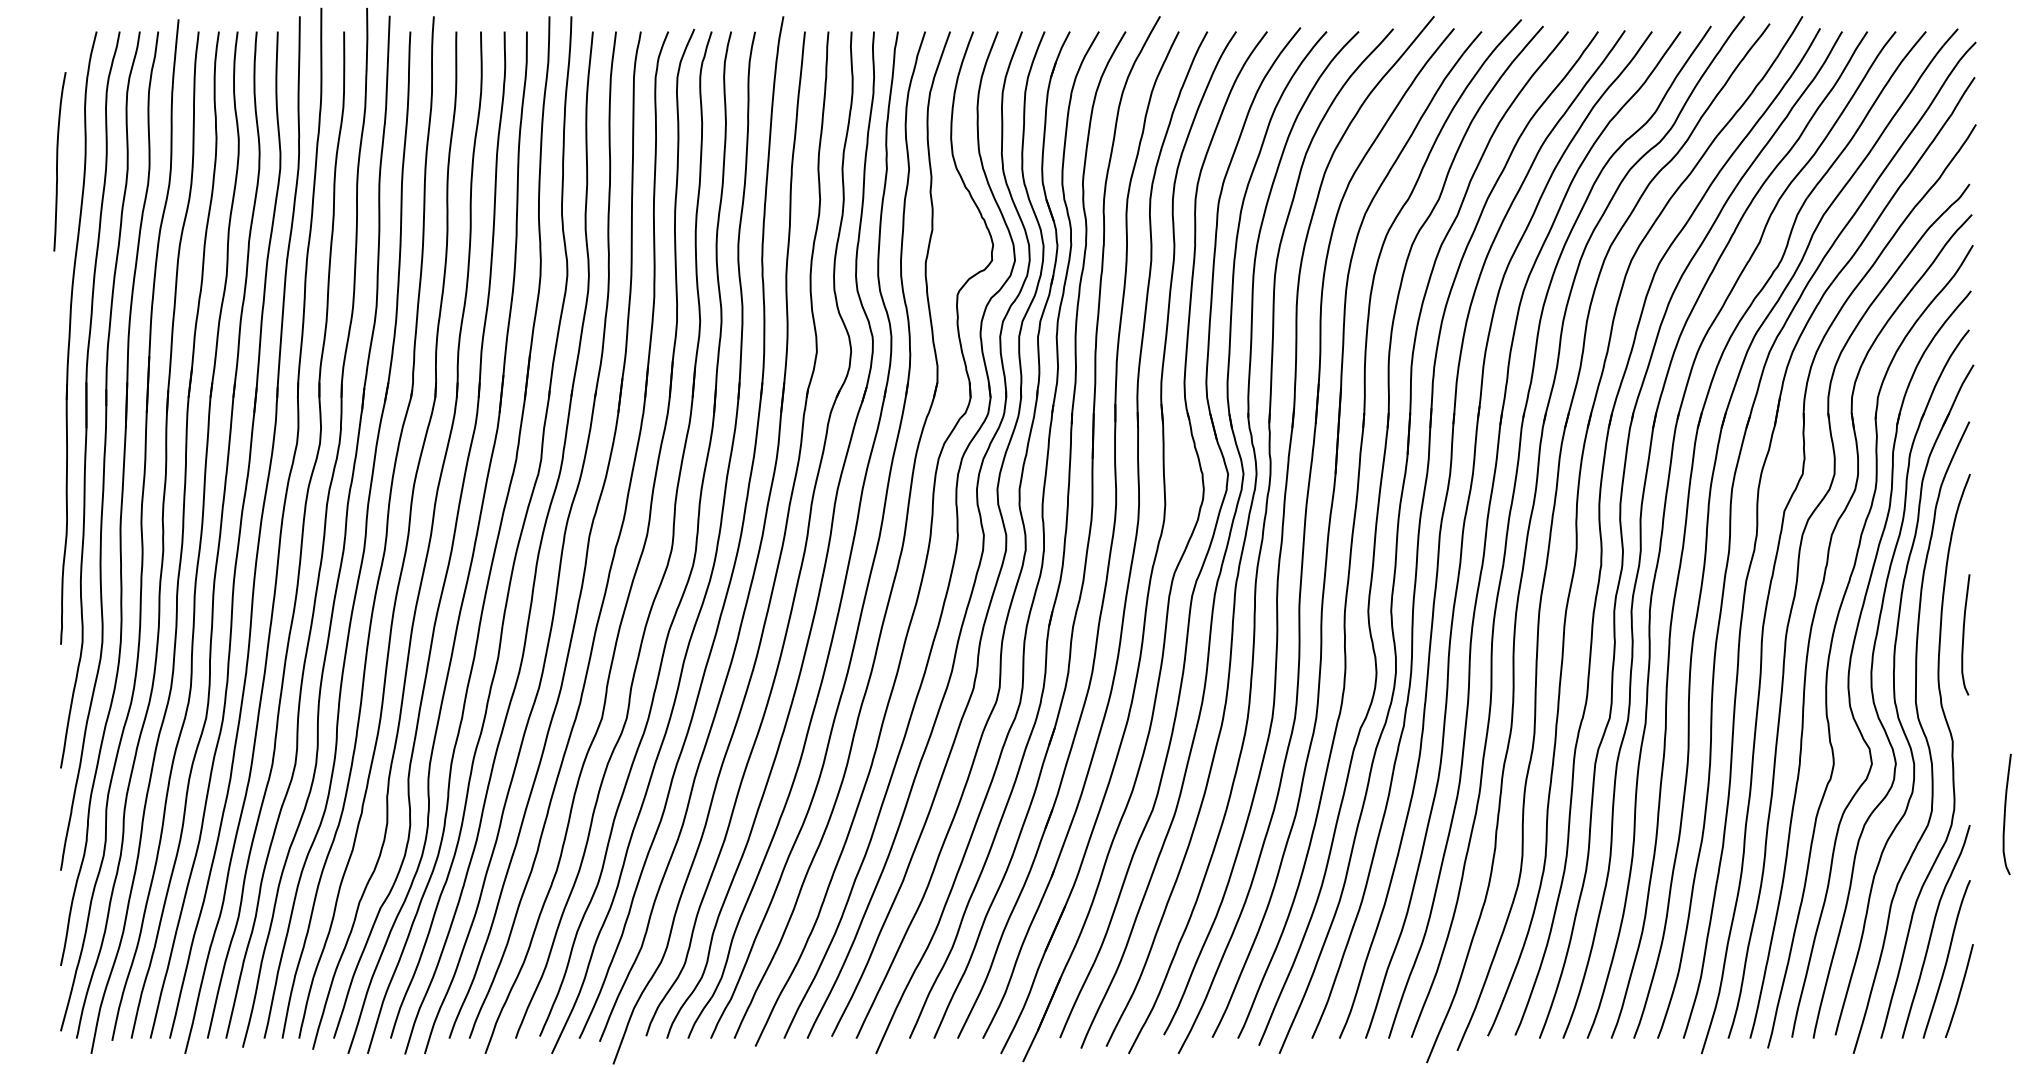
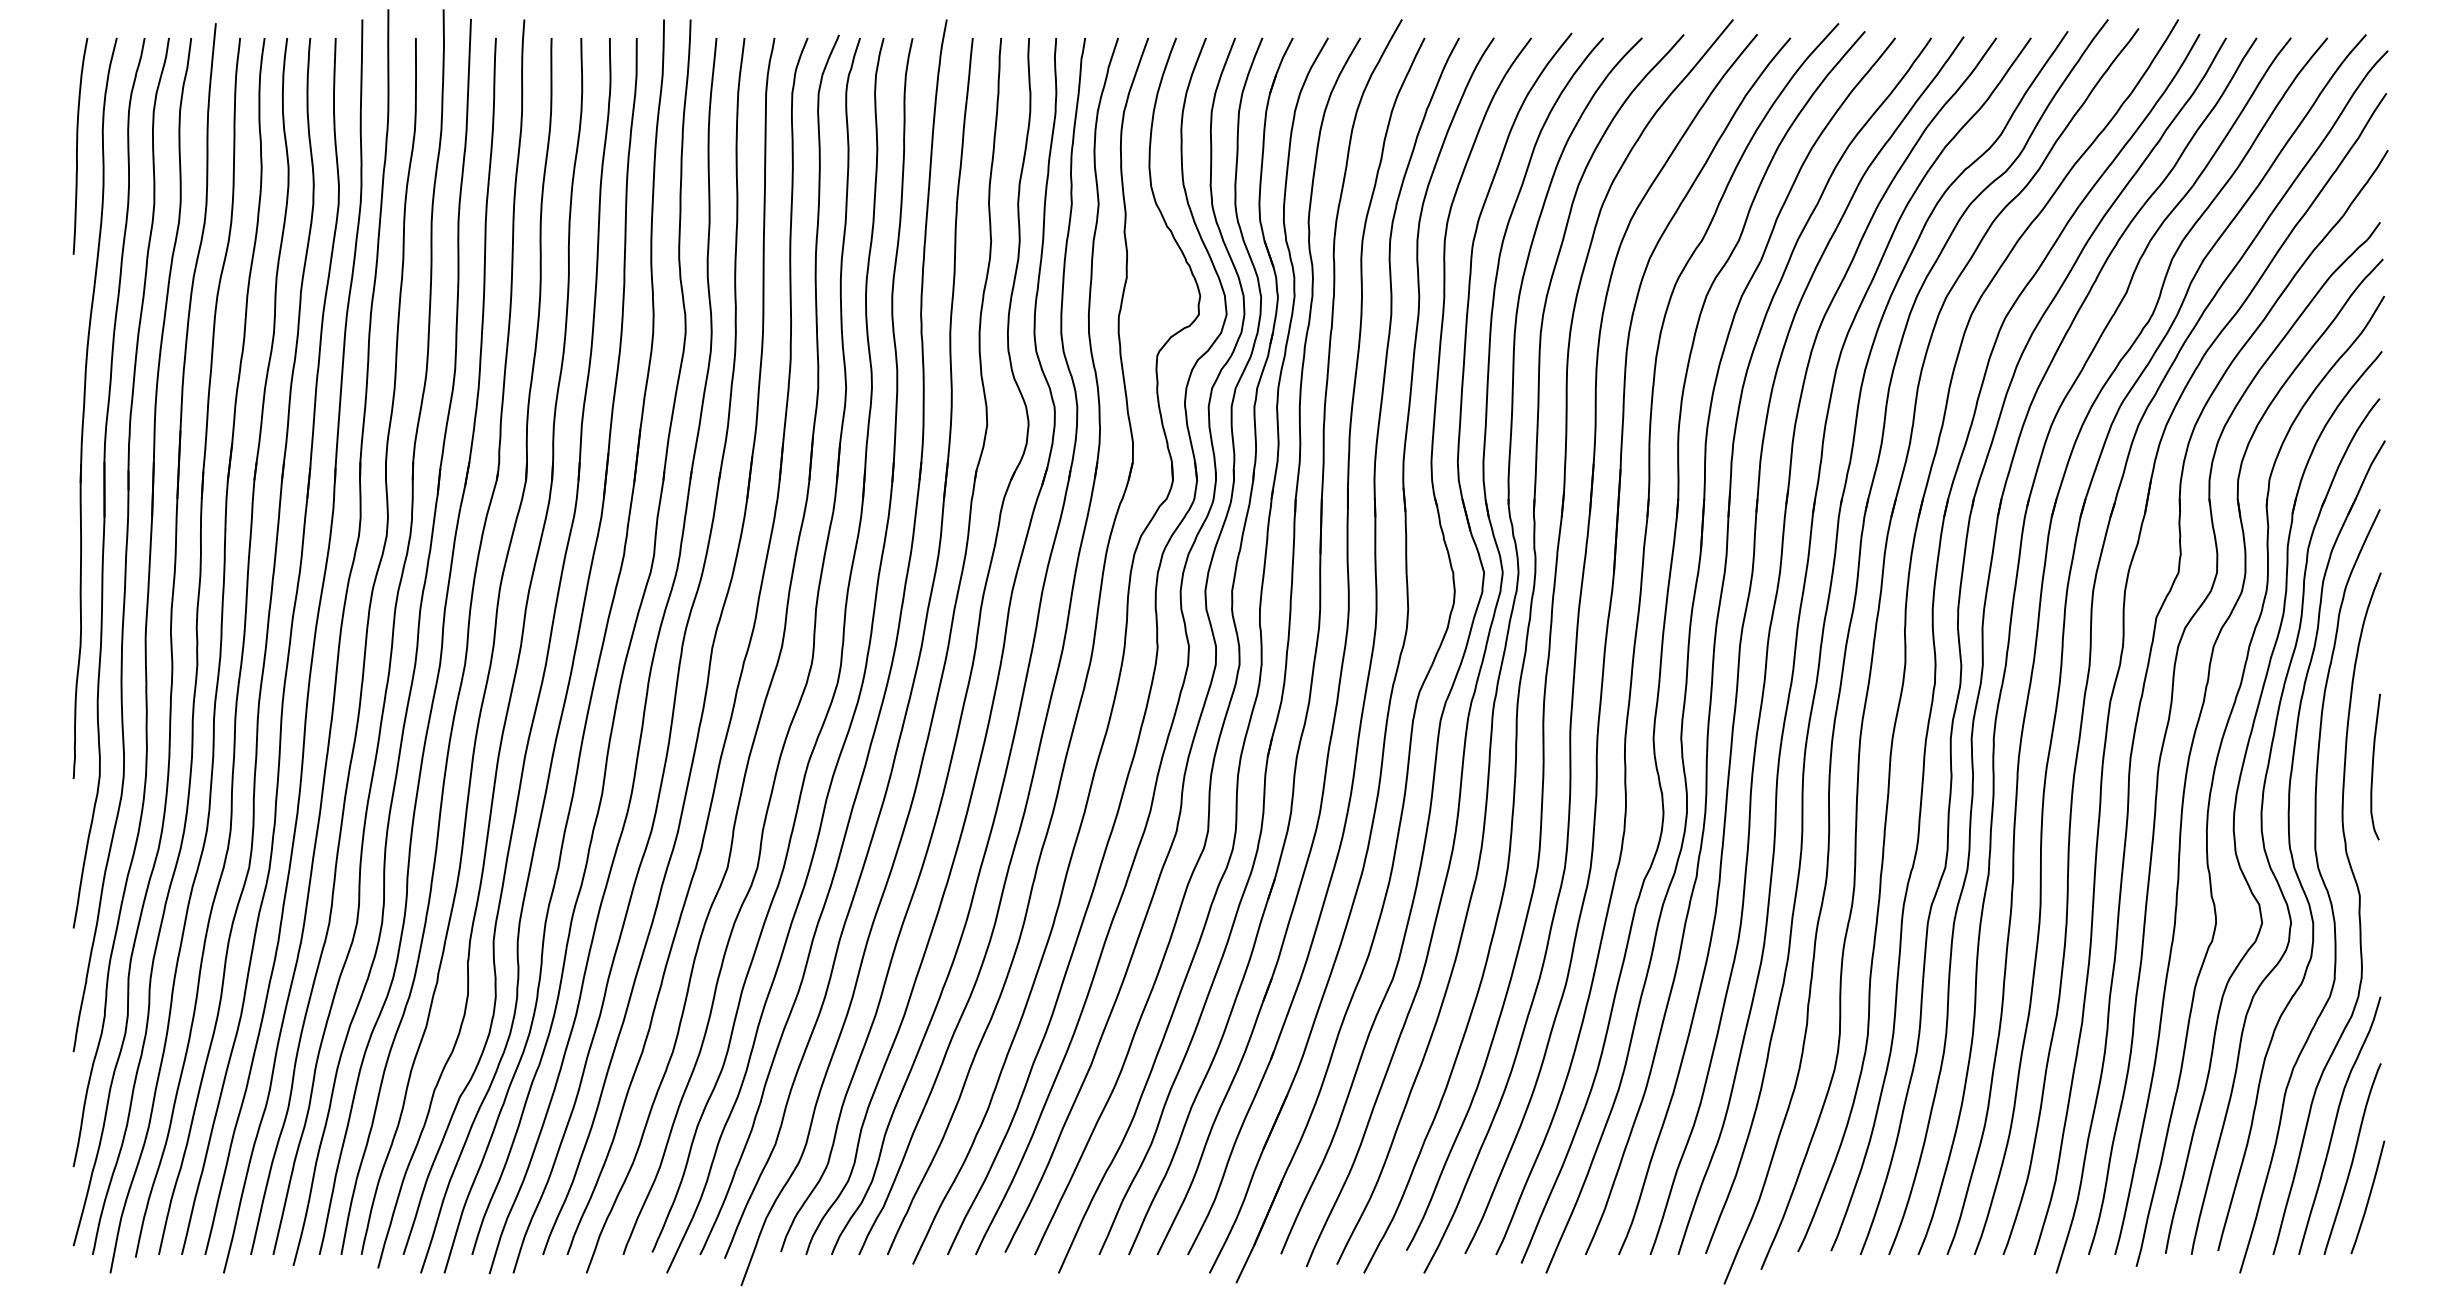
curve: (57, 161) -> (77, 146), moved
curve: (2005, 814) -> (2423, 983), removed

